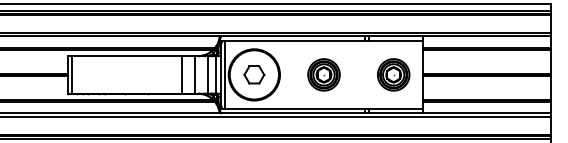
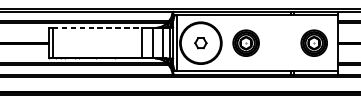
line: (127, 56) -> (97, 28), solid -> dashed
part: (254, 74) -> (200, 42), size x0.7
part: (323, 74) -> (245, 42), moved

